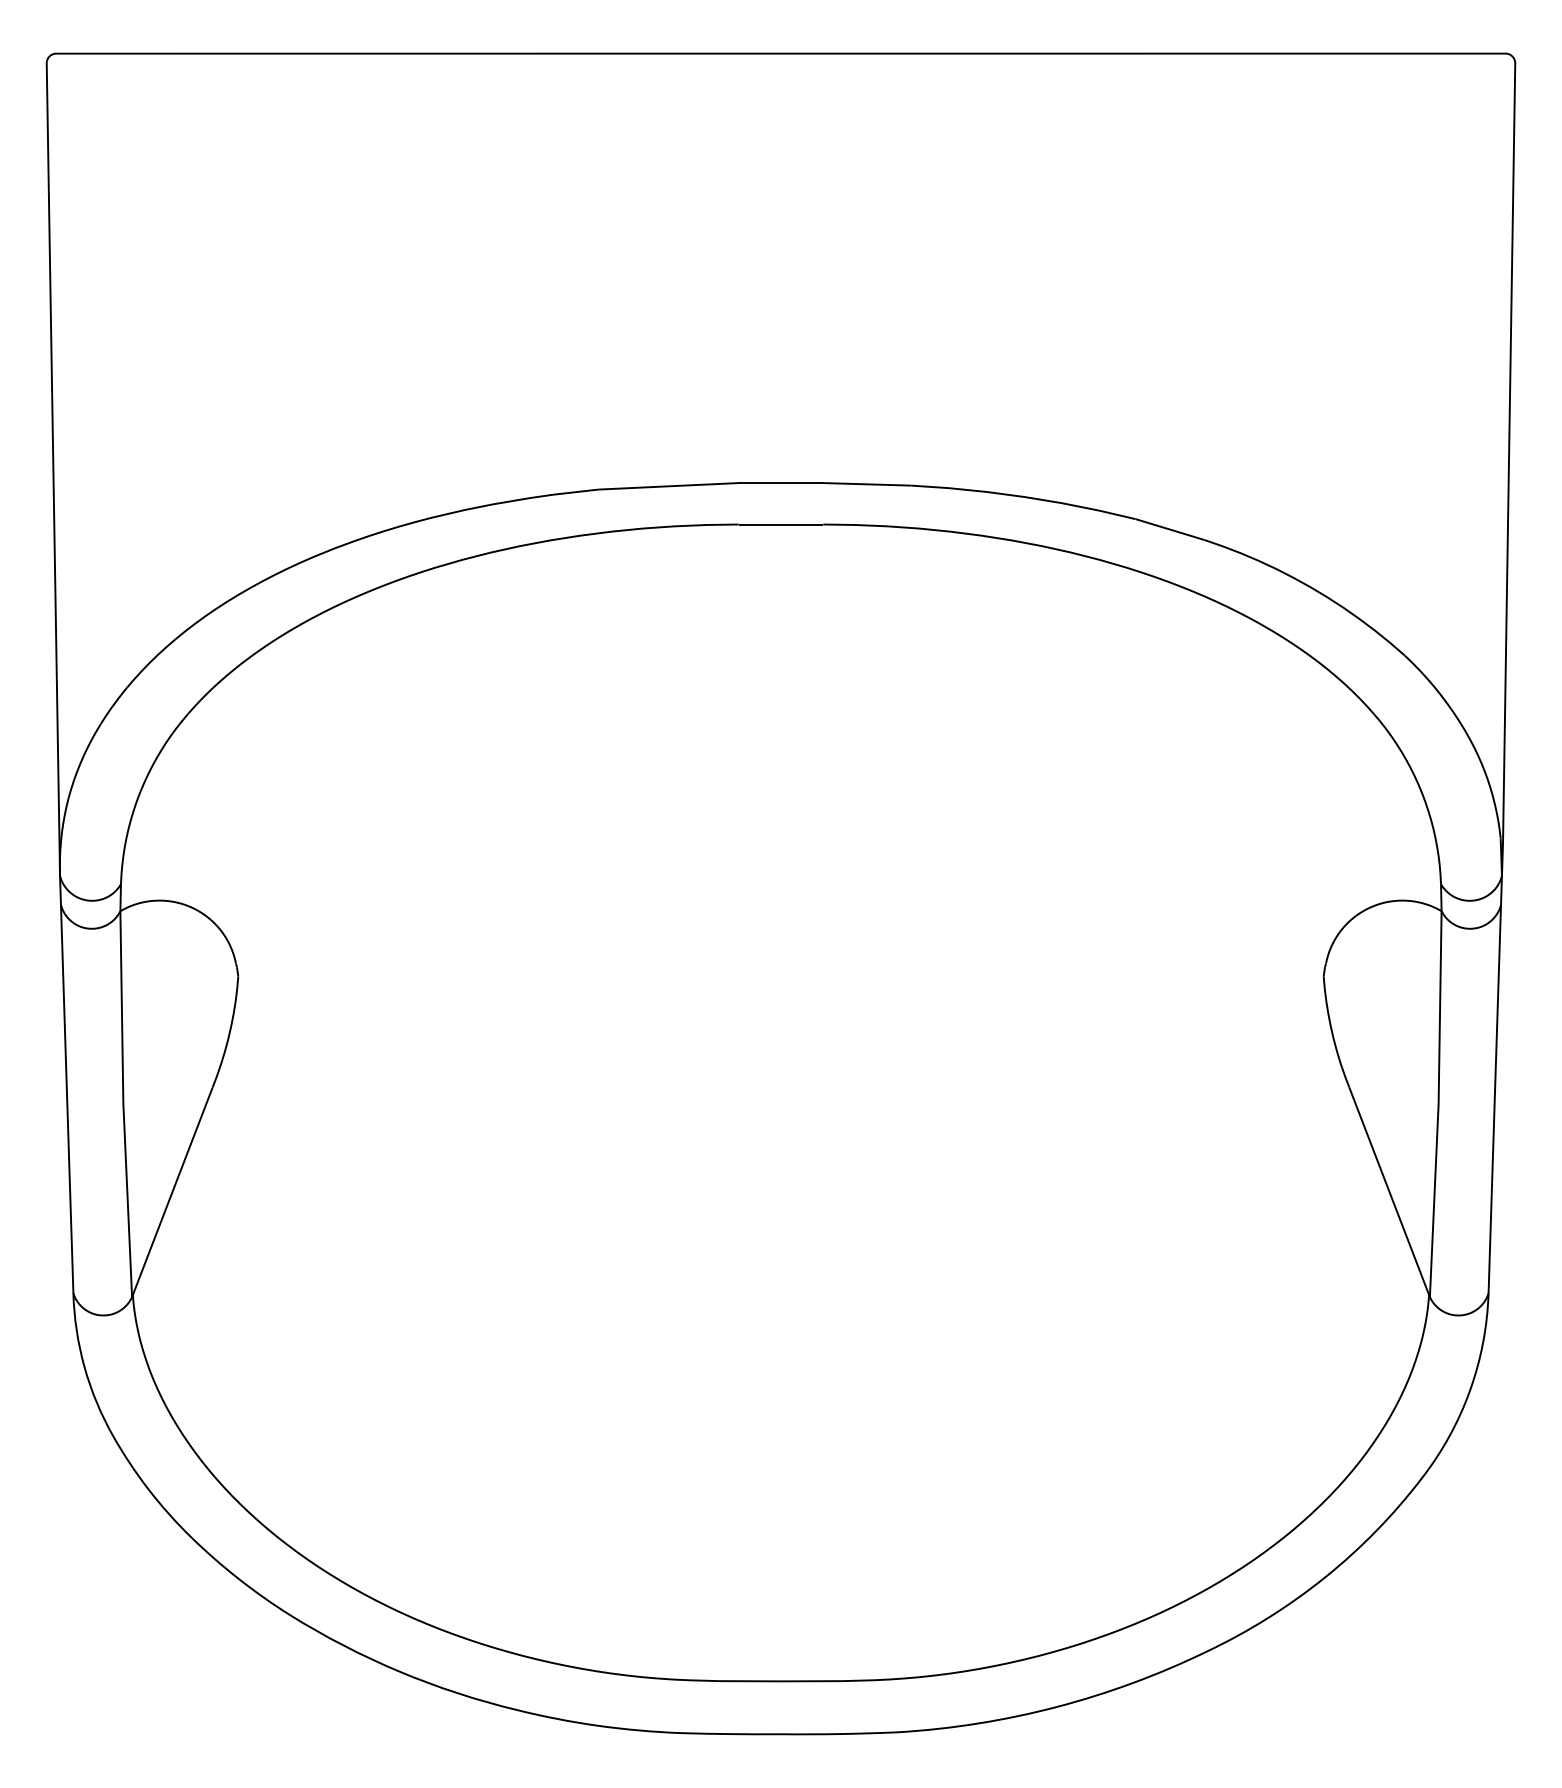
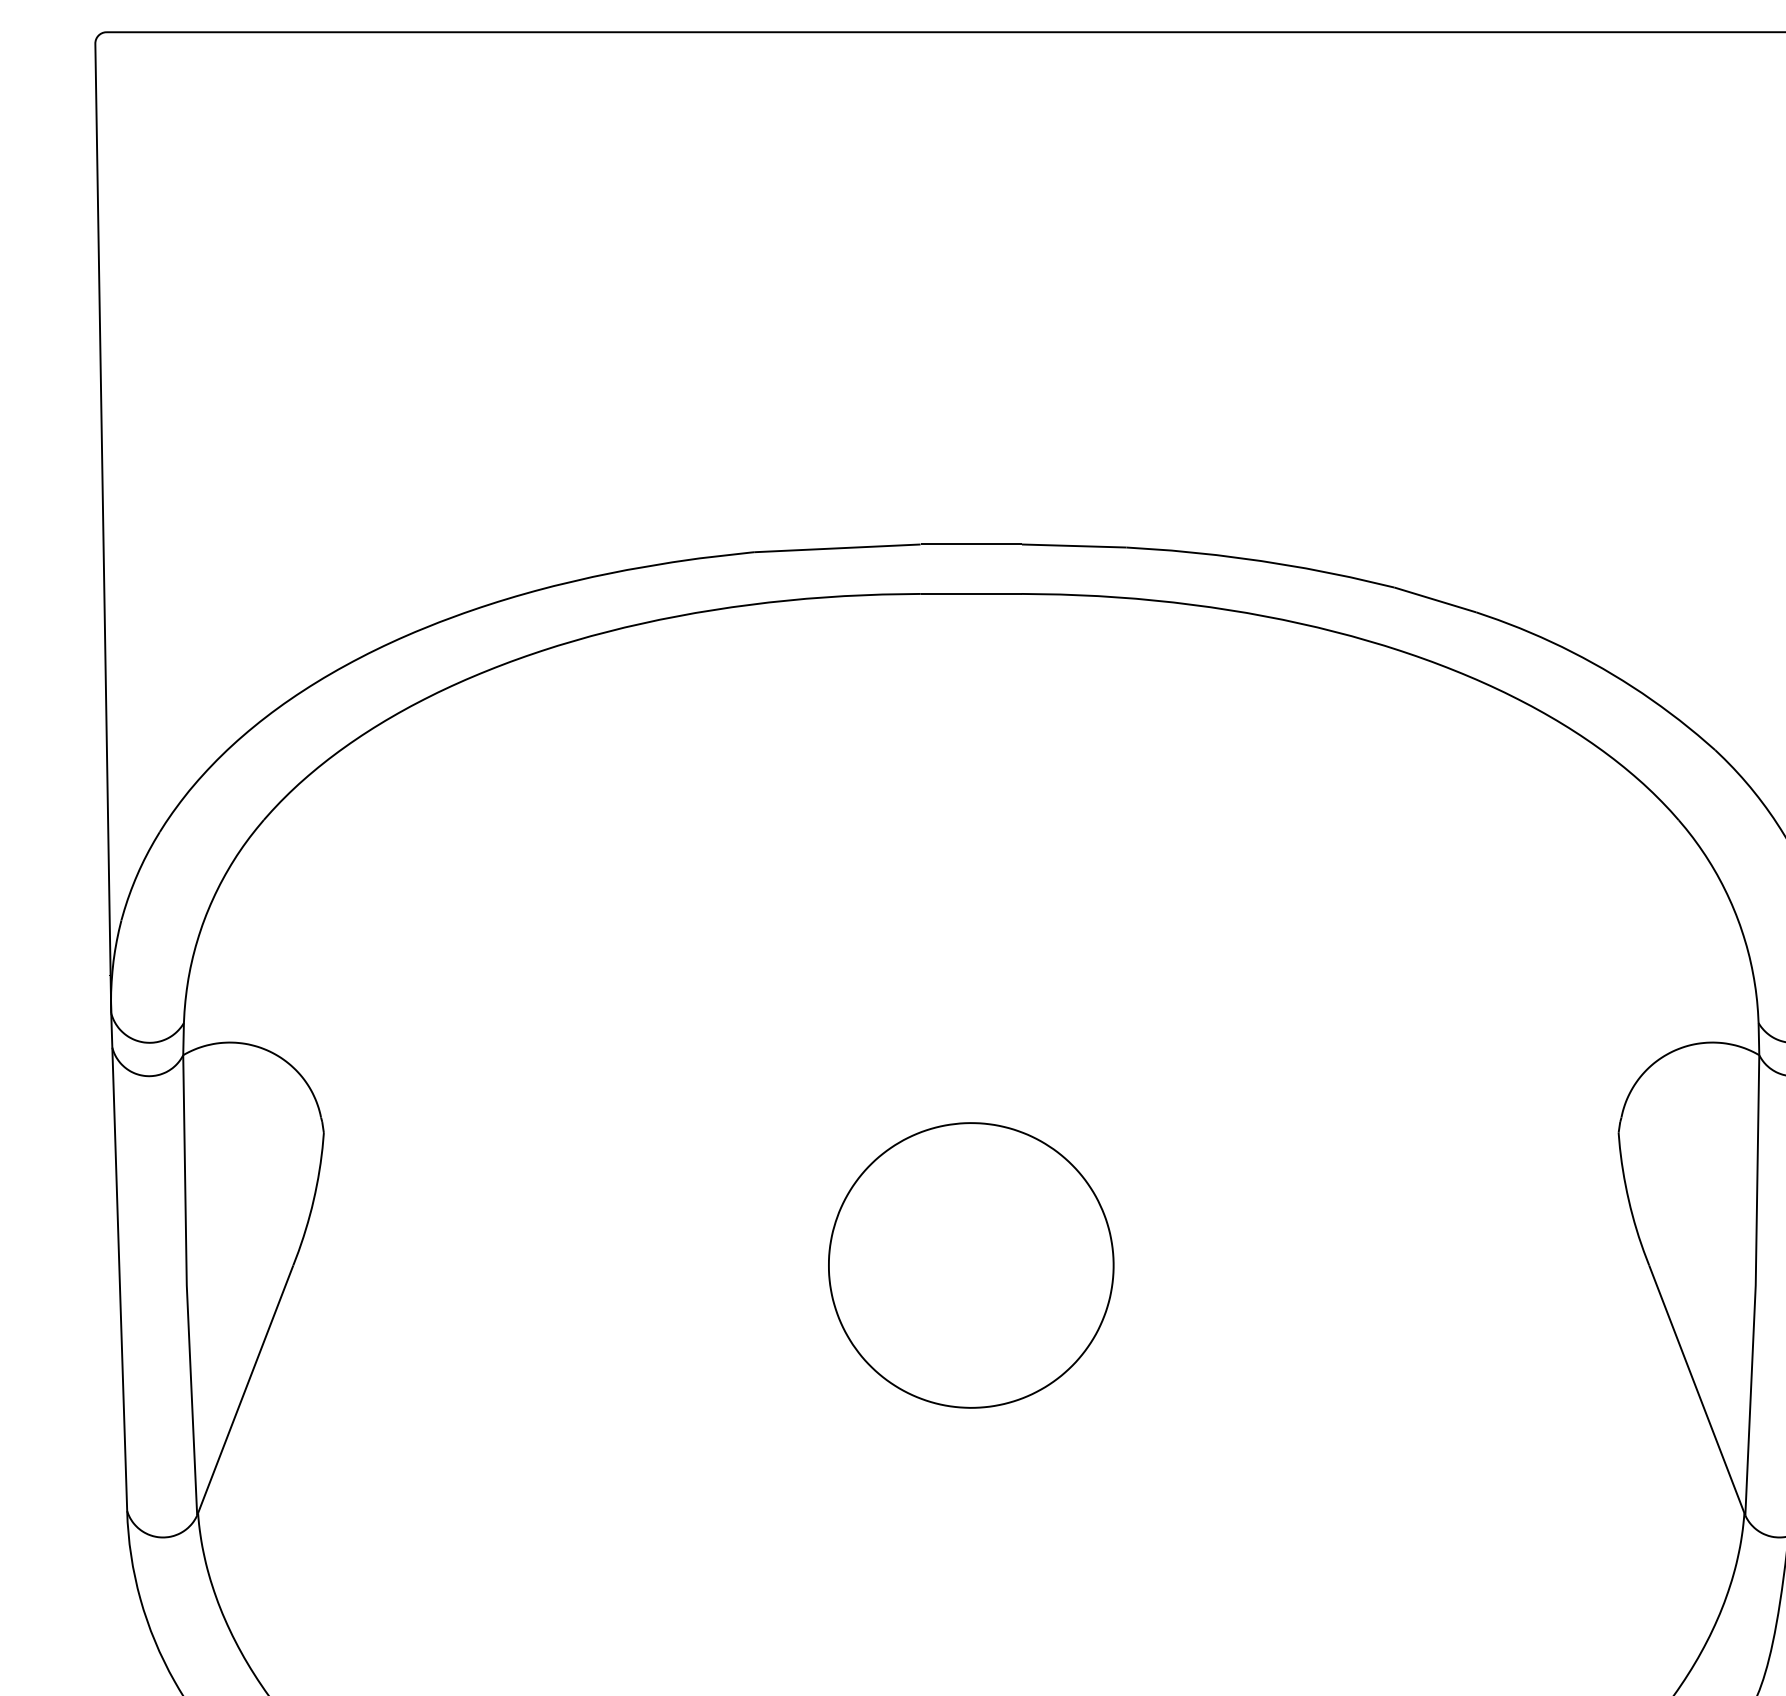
part: (780, 1087) -> (970, 1265), added

